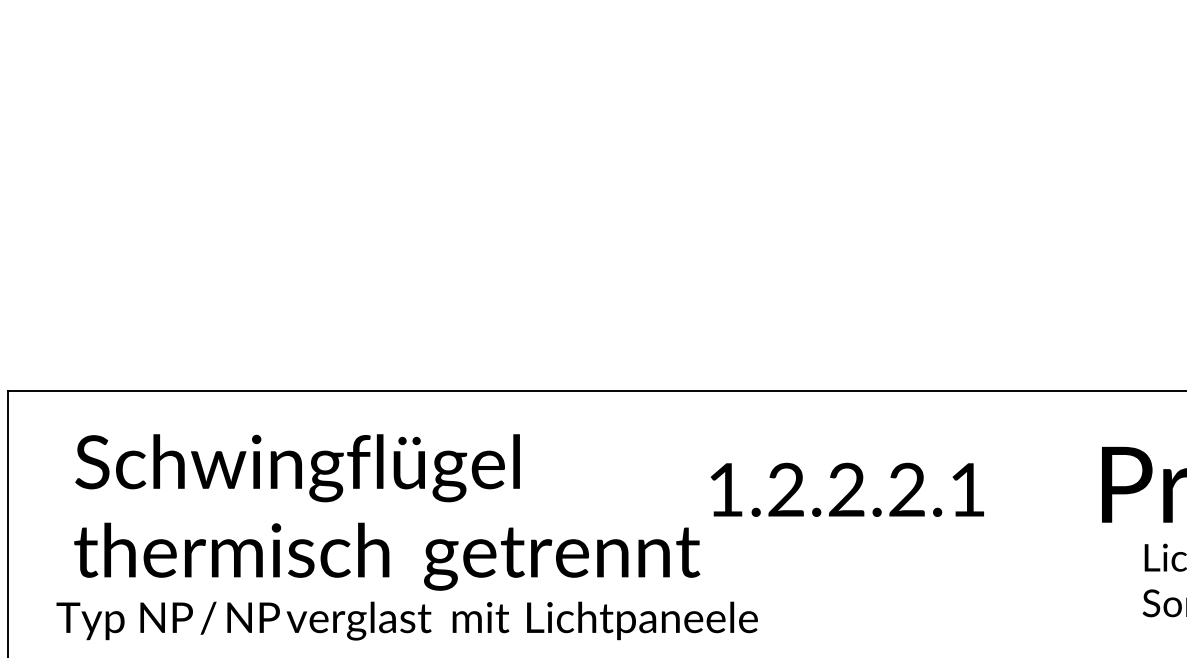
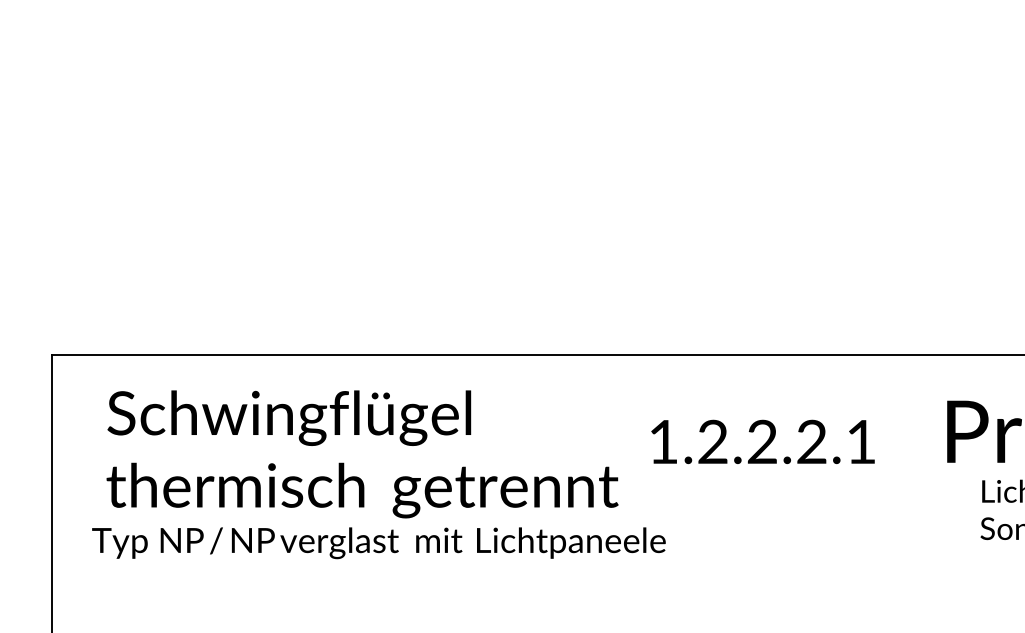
text: (846, 489) -> (762, 441), moved

